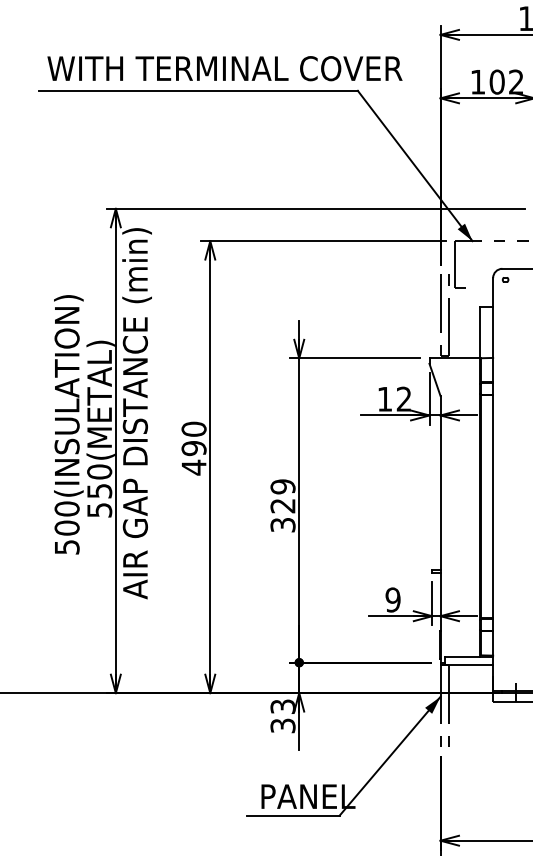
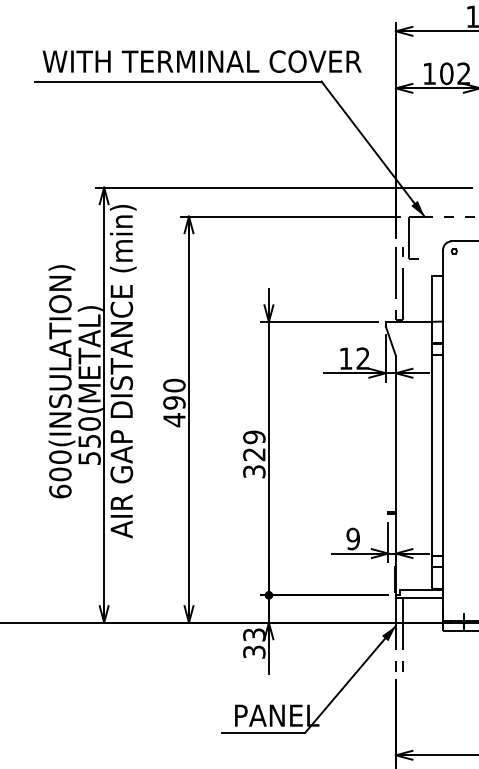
text: (66, 546) -> (59, 490), 500(INSULATION) -> 600(INSULATION)

